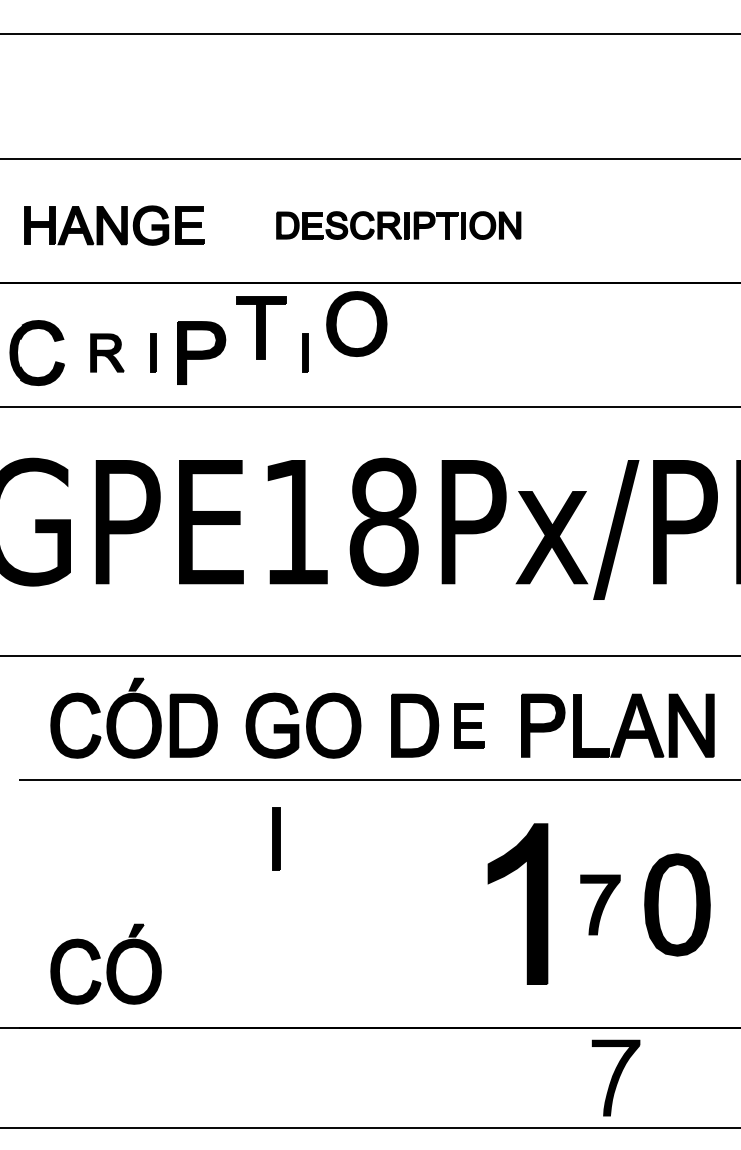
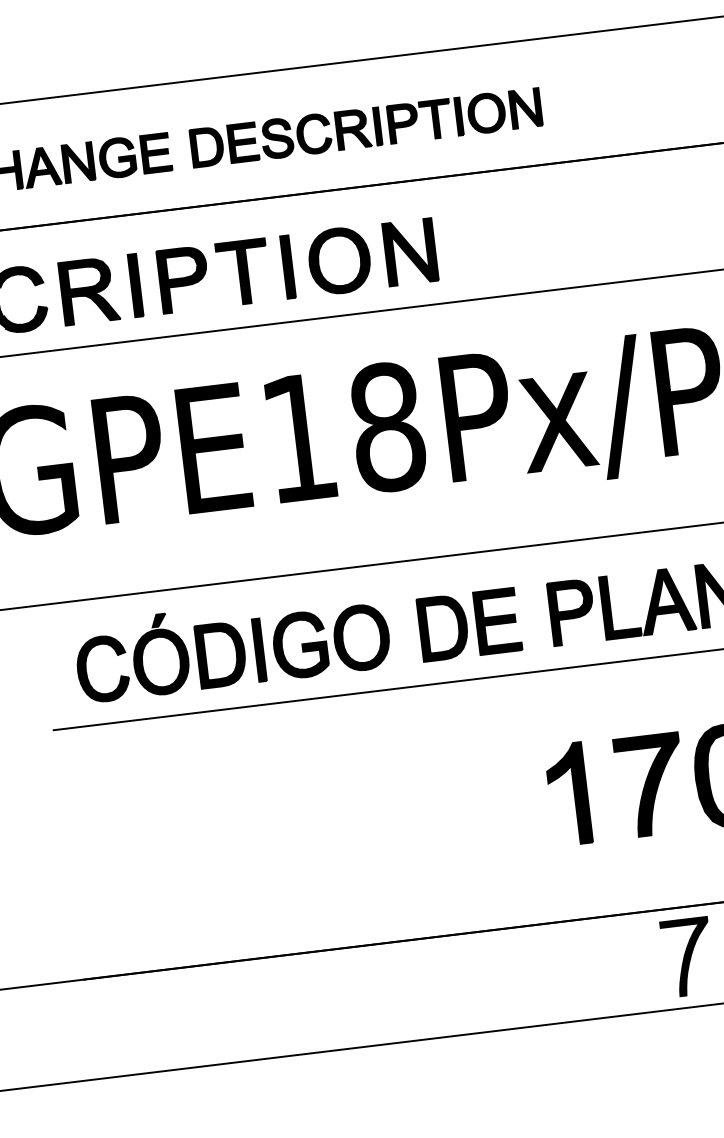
part: (398, 225) -> (365, 127), size x1.43
part: (356, 323) -> (339, 260), moved
part: (261, 327) -> (243, 271), moved
part: (107, 352) -> (89, 290), size x1.67
part: (153, 352) -> (135, 285), size x1.67
part: (305, 352) -> (288, 266), size x1.67
part: (427, 352) -> (410, 251), added
part: (468, 725) -> (496, 621), size x1.43
part: (276, 838) -> (259, 649), moved
part: (518, 903) -> (568, 793), size x0.62
part: (600, 904) -> (651, 784), size x1.67
part: (105, 963) -> (161, 904), removed

